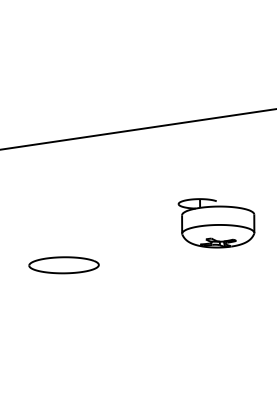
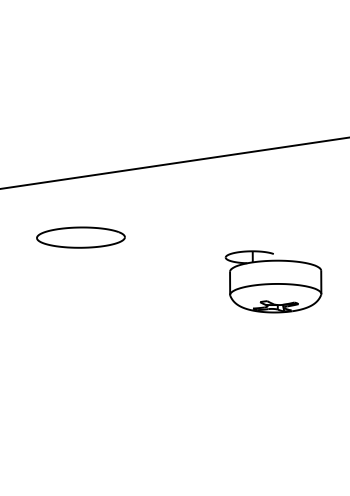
part: (63, 265) -> (80, 237), moved

